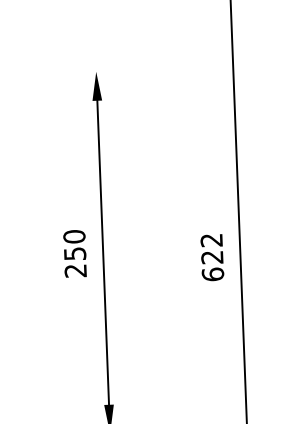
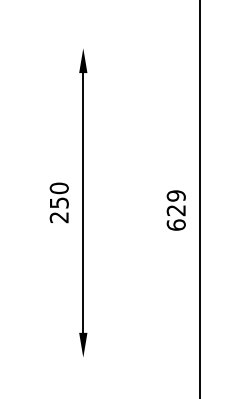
text: (210, 239) -> (175, 195), 622 -> 629

